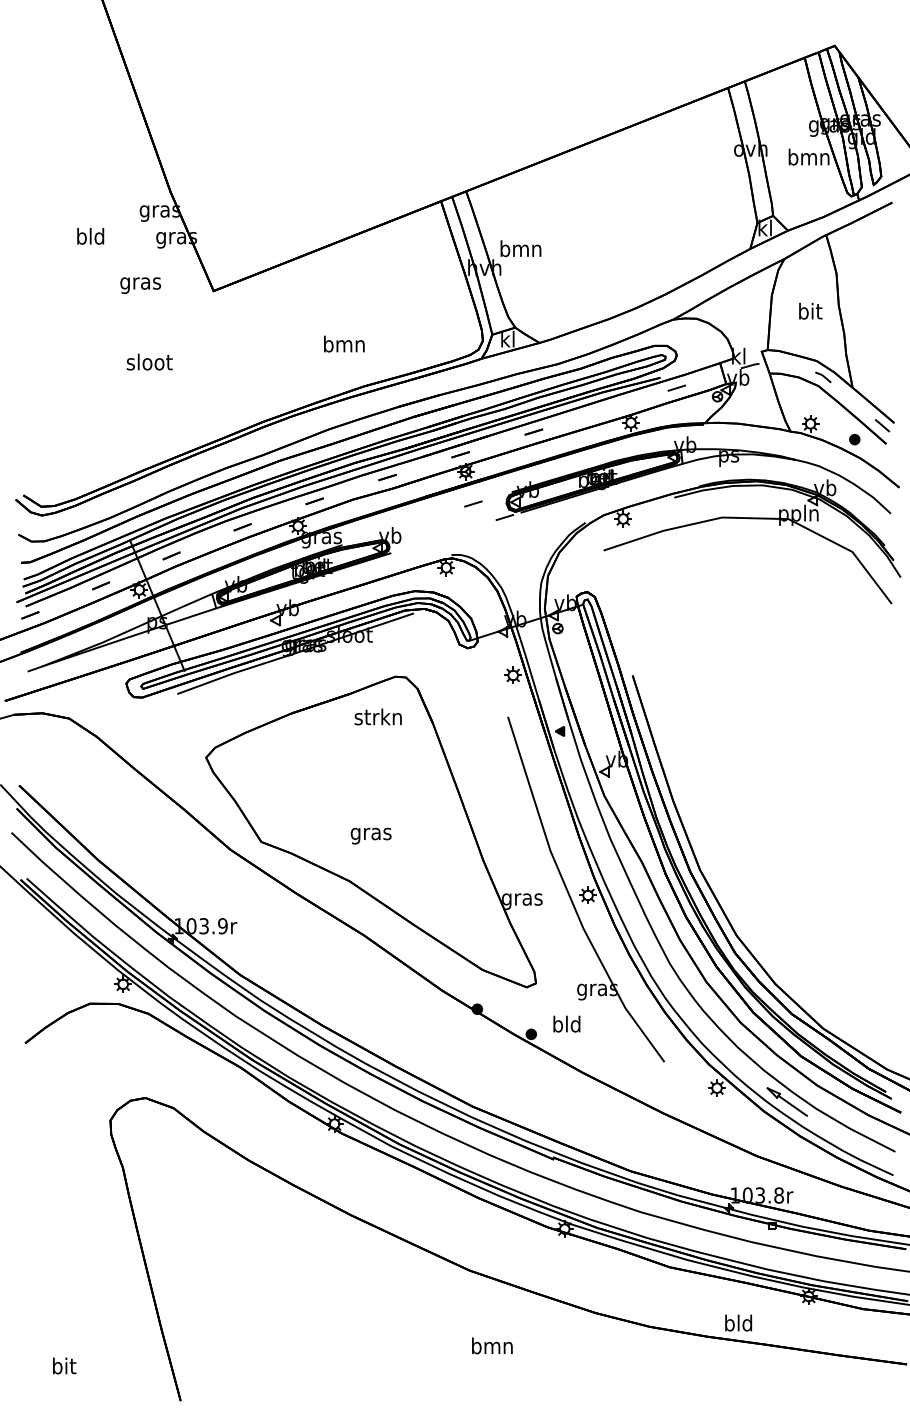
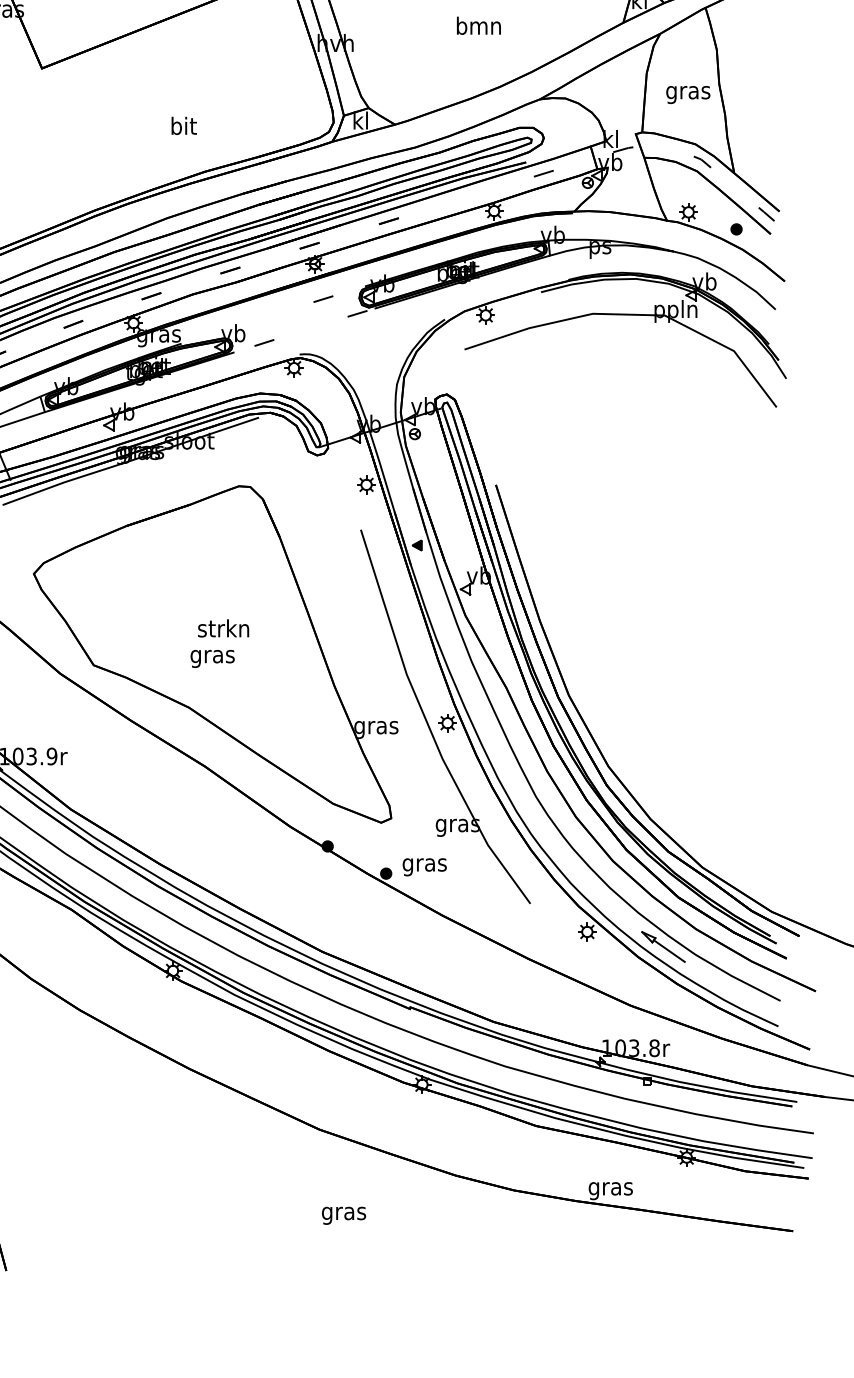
text: (520, 248) -> (478, 25), moved
text: (809, 312) -> (687, 91), bit -> gras
text: (344, 343) -> (183, 125), bmn -> bit
line: (418, 544) -> (263, 343), added
text: (377, 716) -> (222, 627), moved
text: (566, 1025) -> (424, 864), bld -> gras
text: (738, 1324) -> (610, 1187), bld -> gras
text: (492, 1347) -> (344, 1212), bmn -> gras

